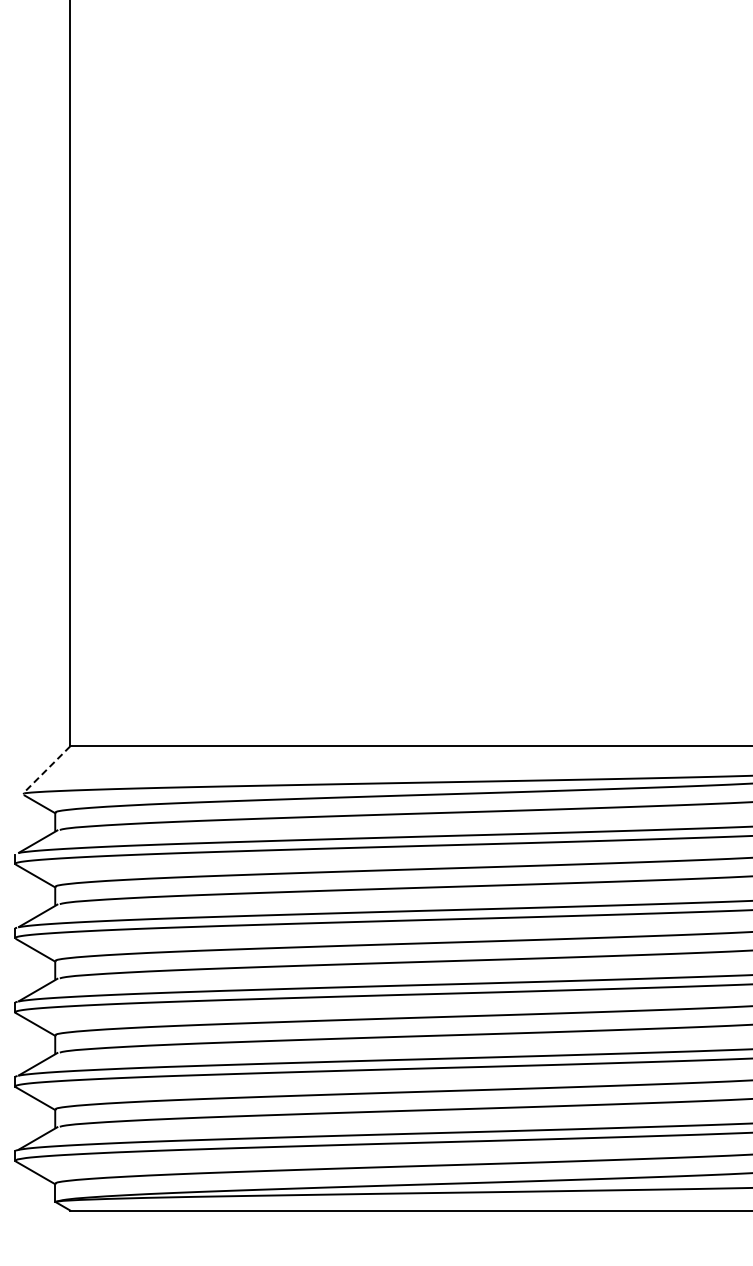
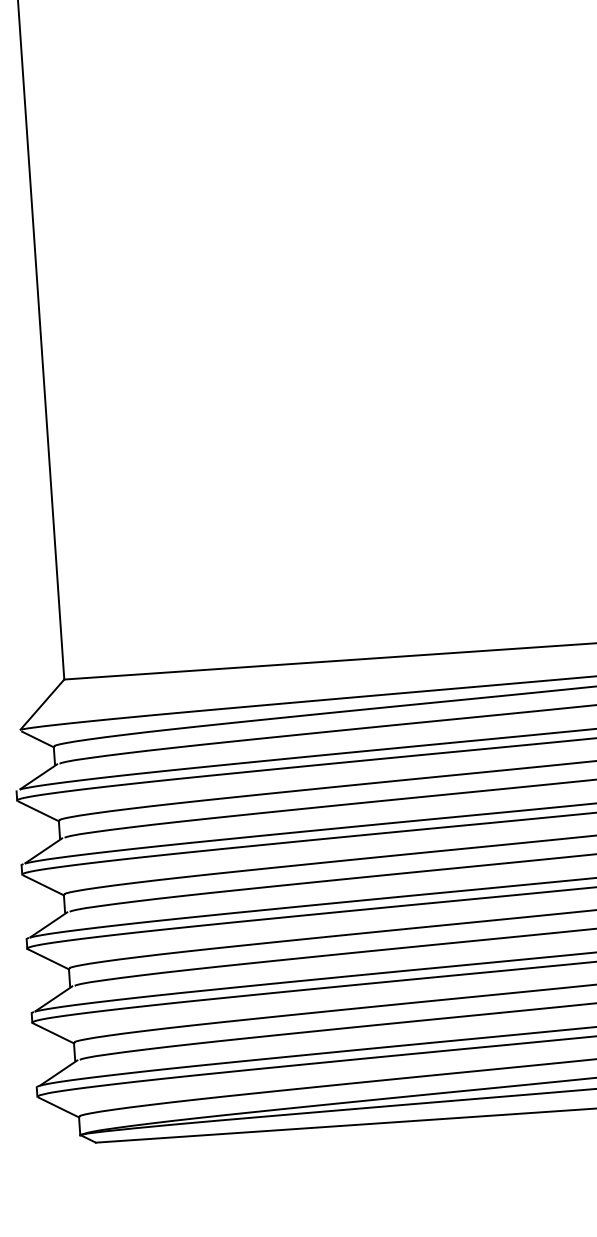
line: (46, 770) -> (42, 705), dashed -> solid

